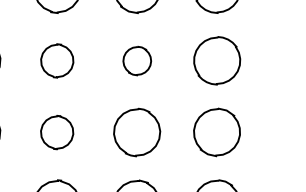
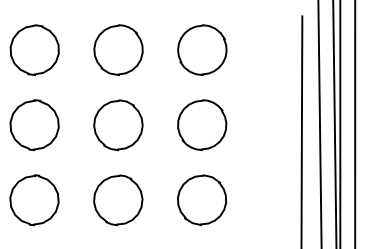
part: (57, 61) -> (34, 125), size x1.43
part: (137, 61) -> (118, 125), size x1.67
part: (57, 132) -> (34, 200), size x1.43

